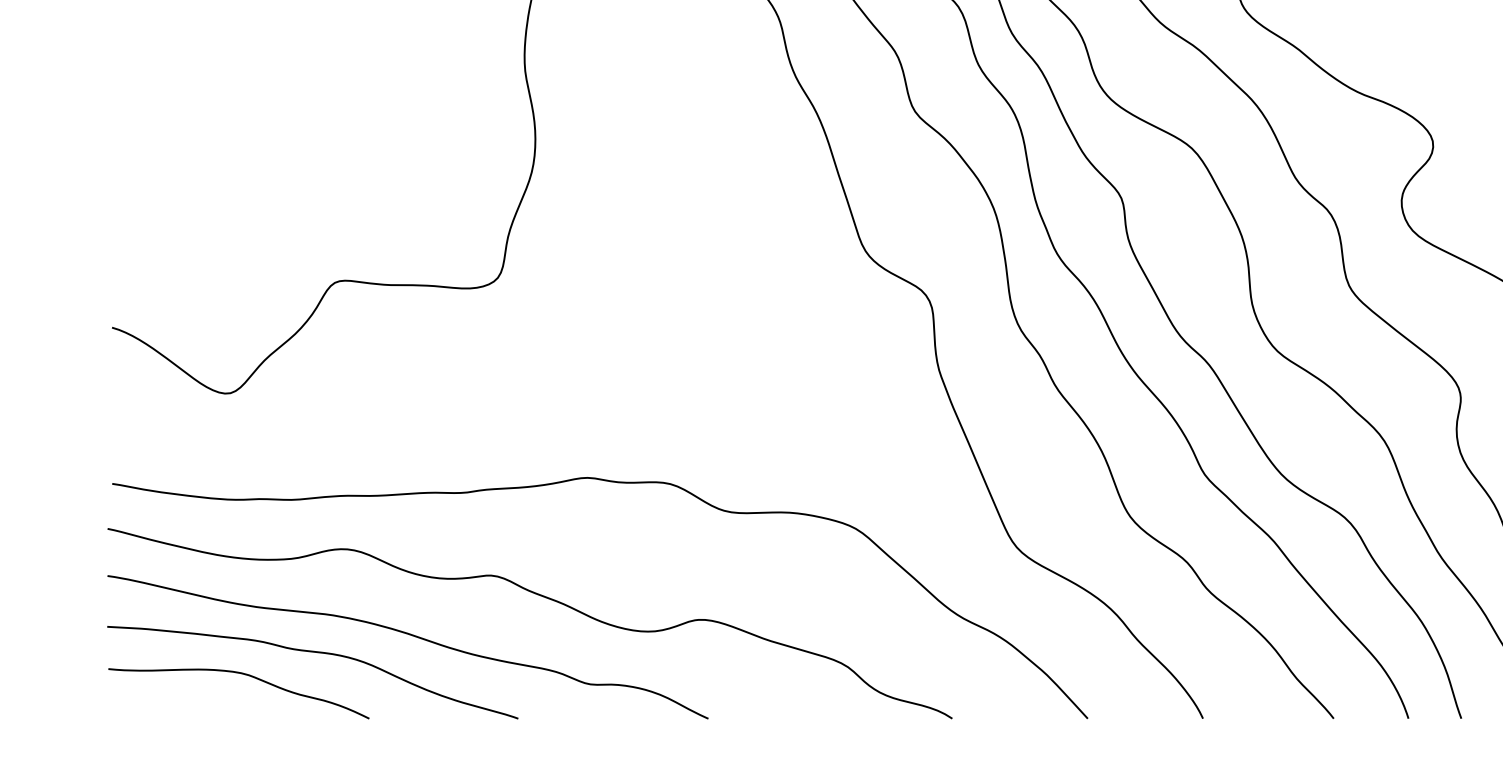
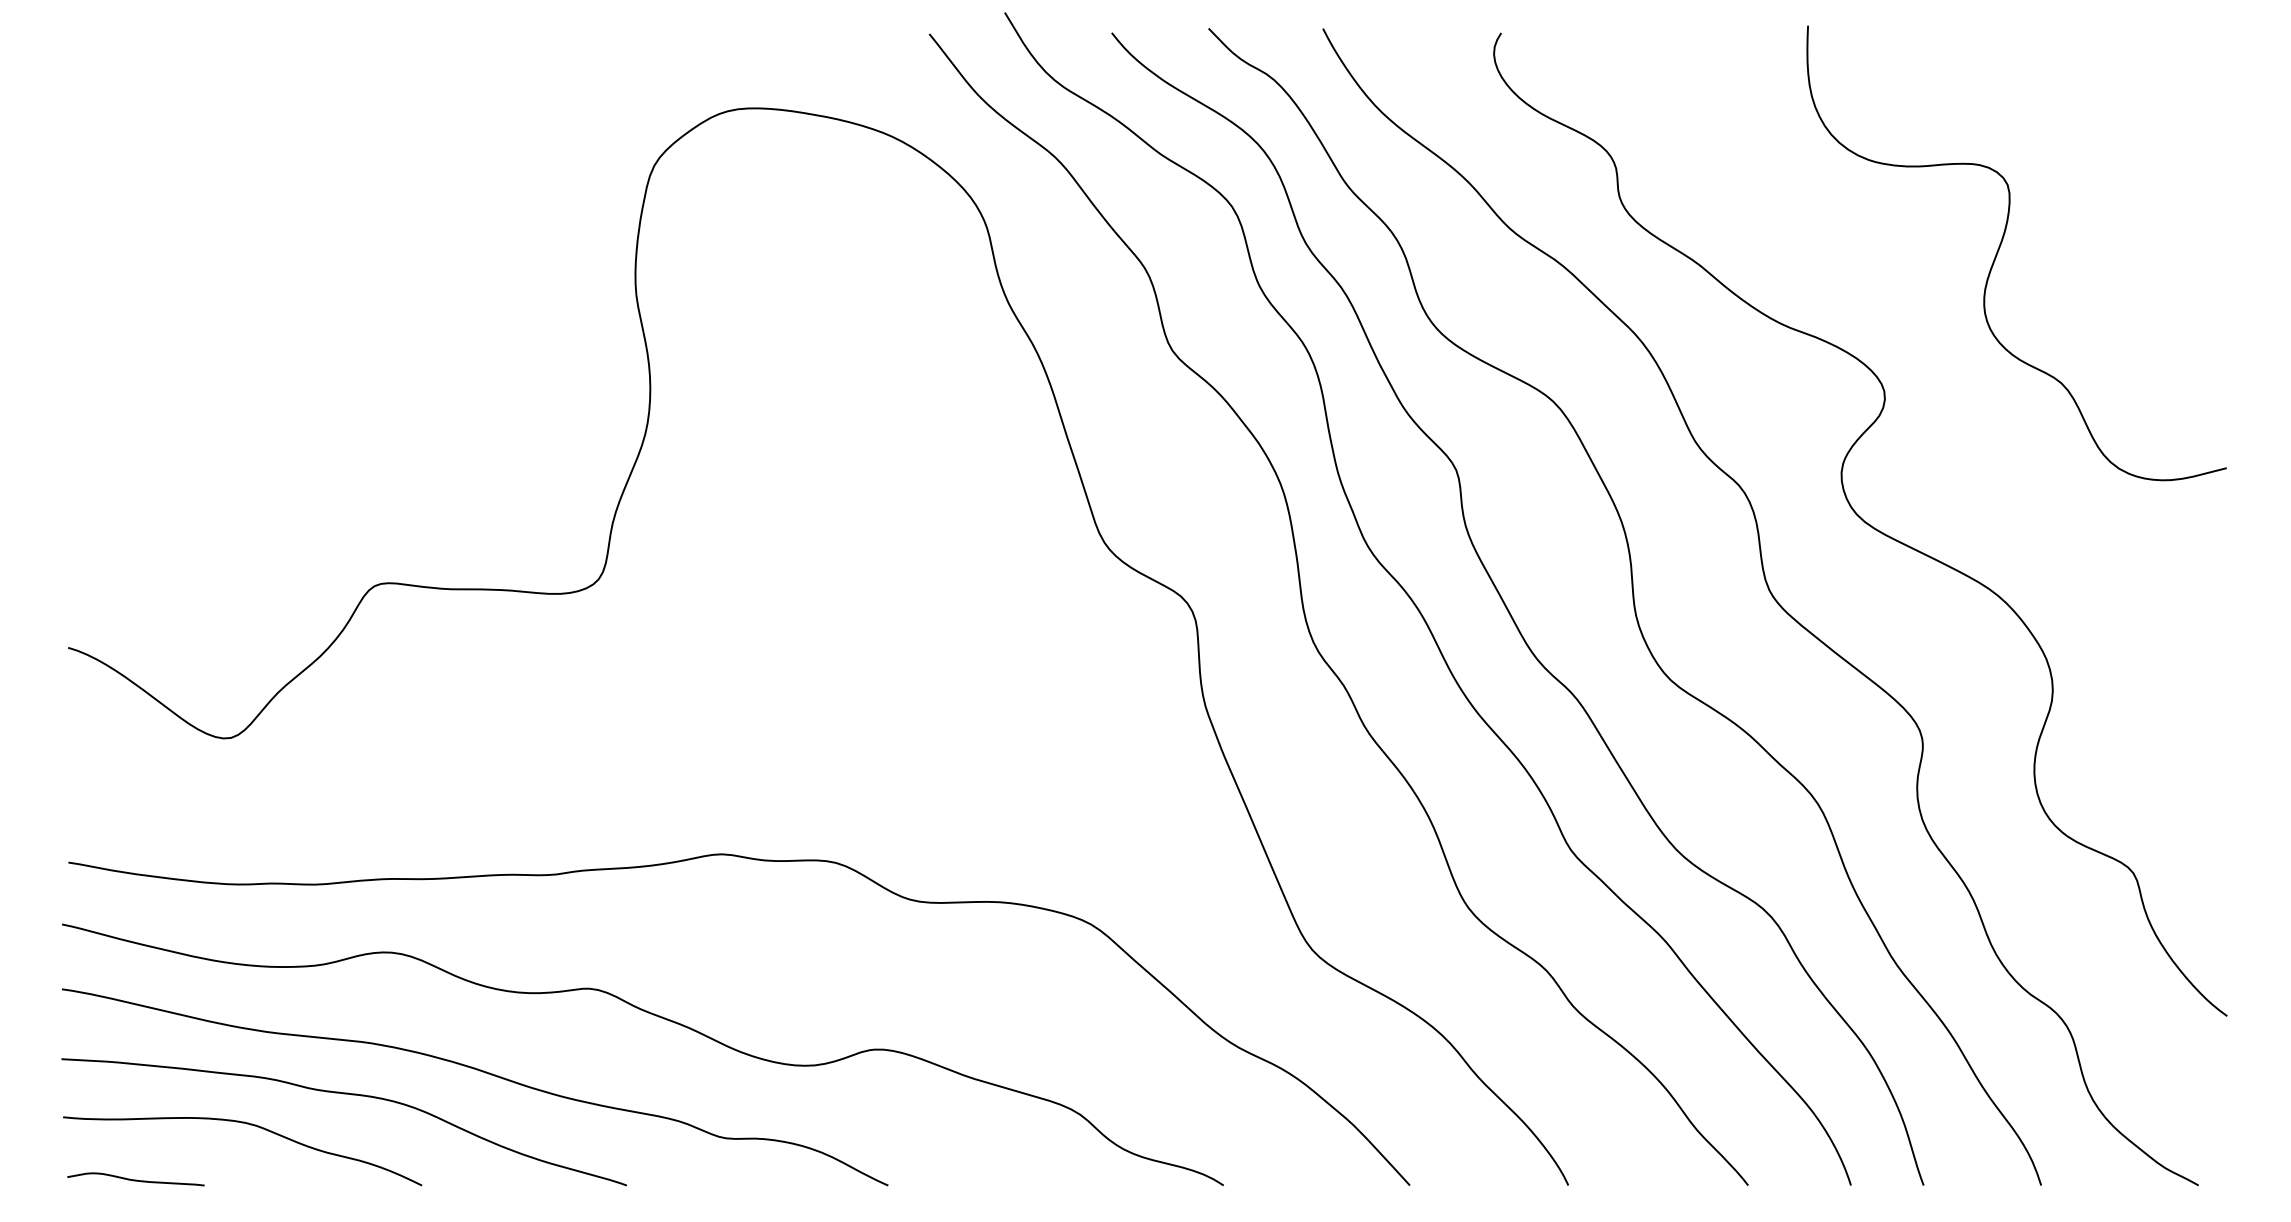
curve: (161, 714) -> (135, 1179), added

